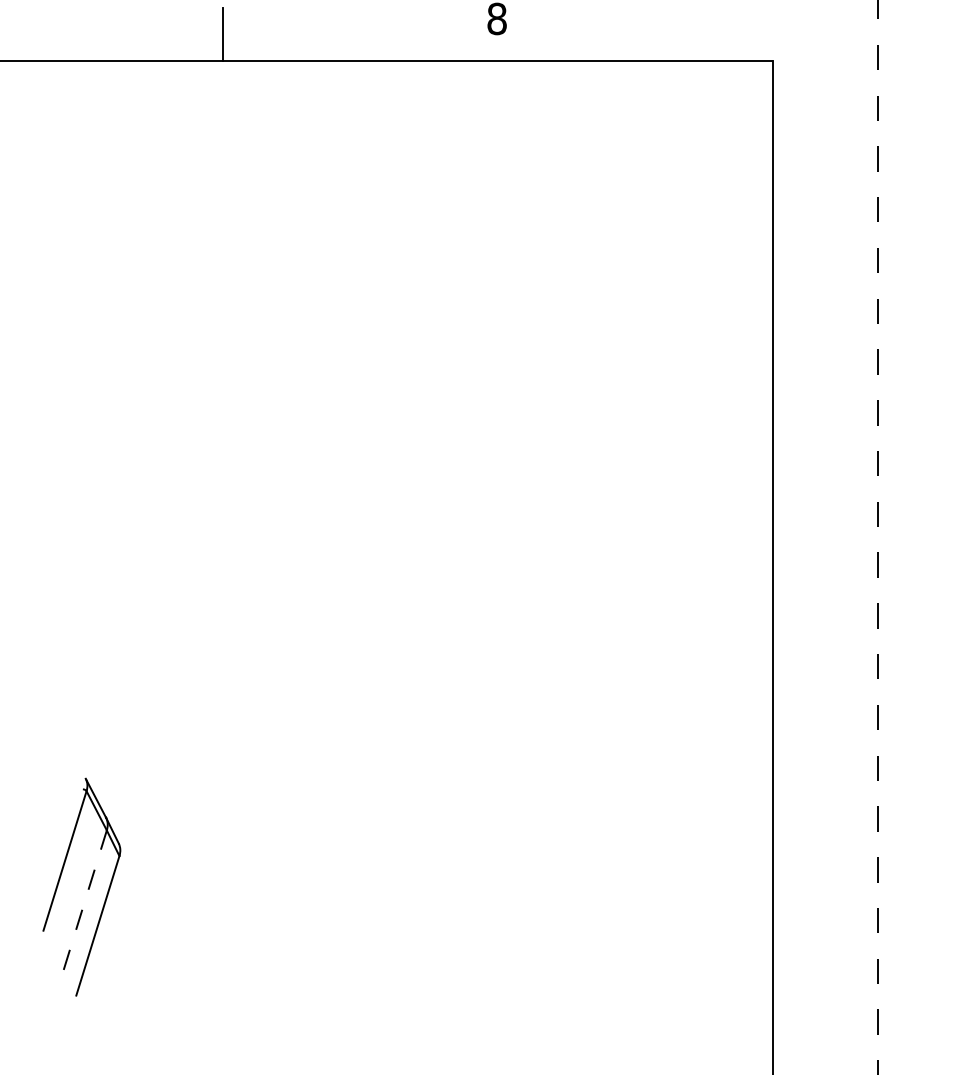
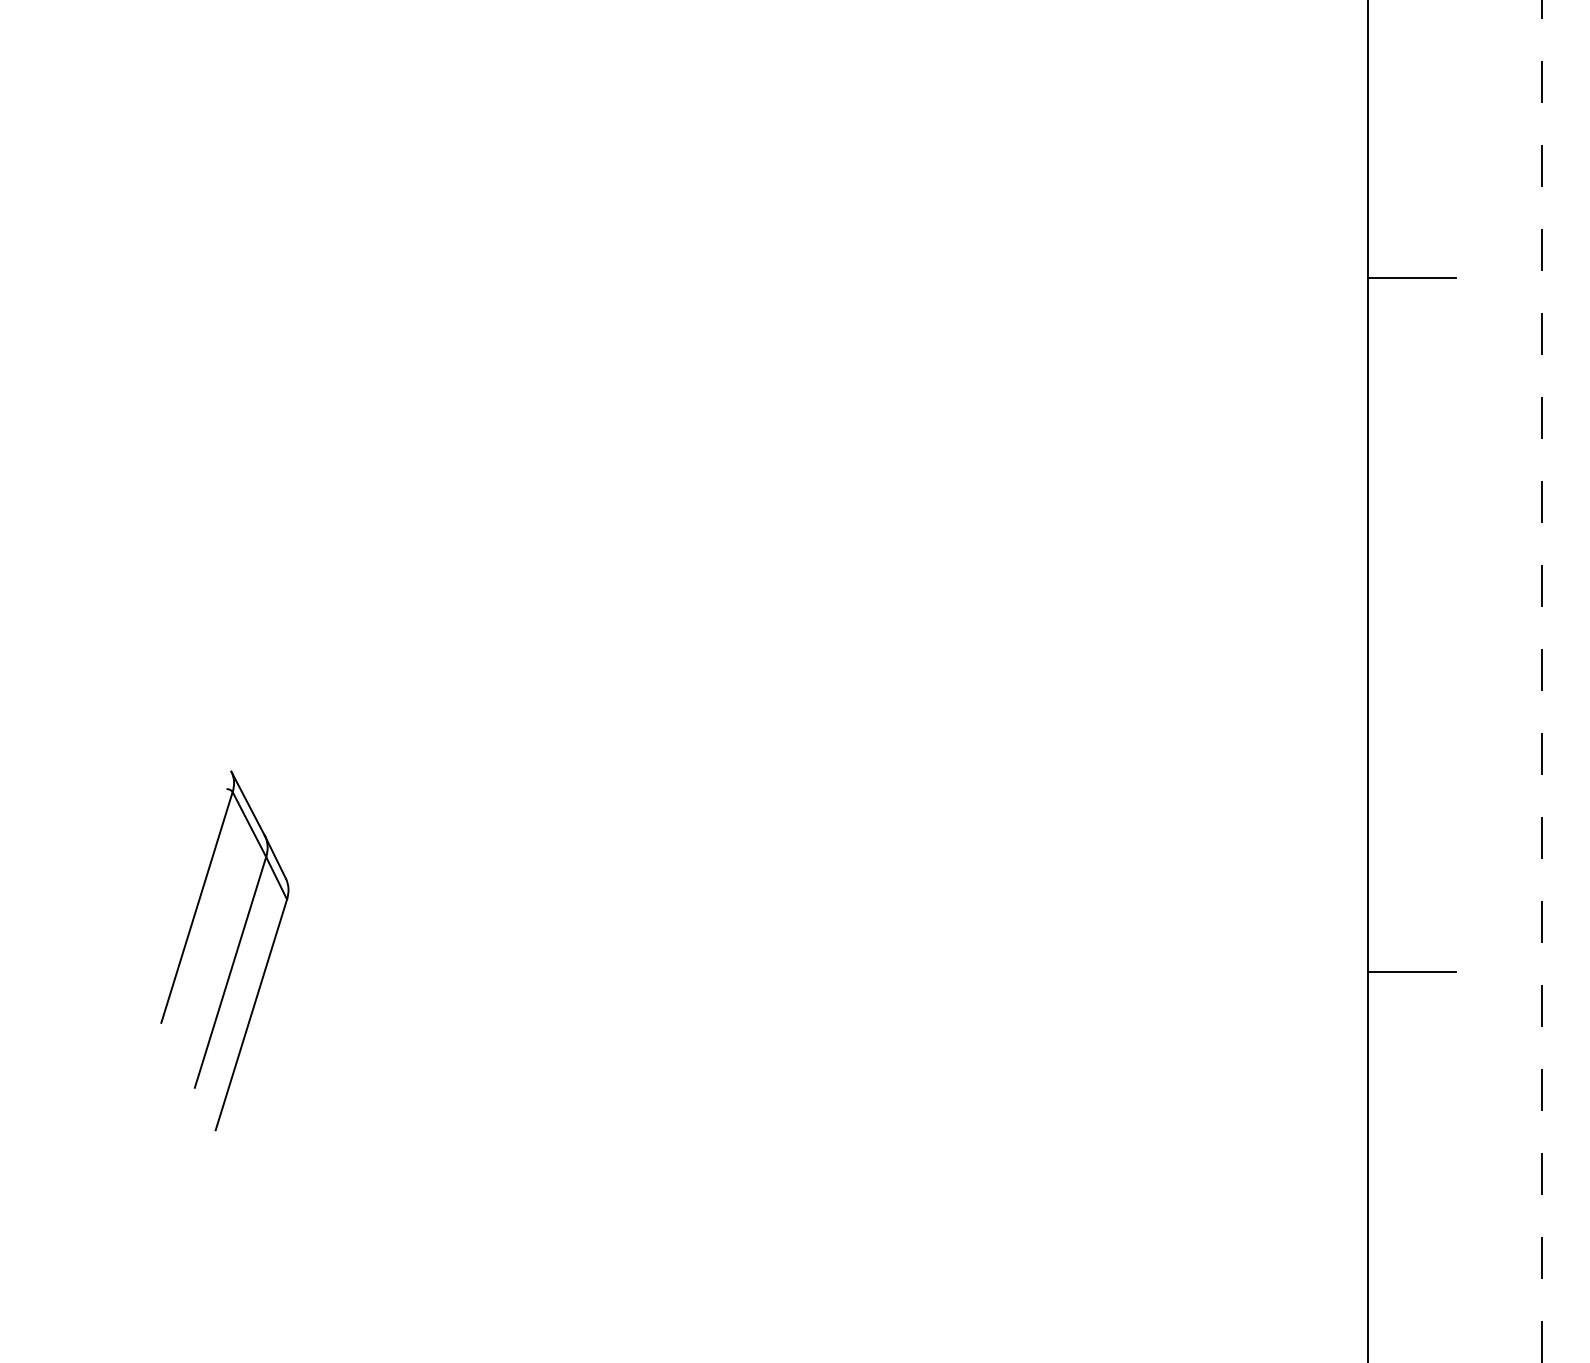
line: (799, 480) -> (1412, 278), added
line: (85, 899) -> (230, 971), dashed -> solid
line: (799, 900) -> (1412, 972), added

